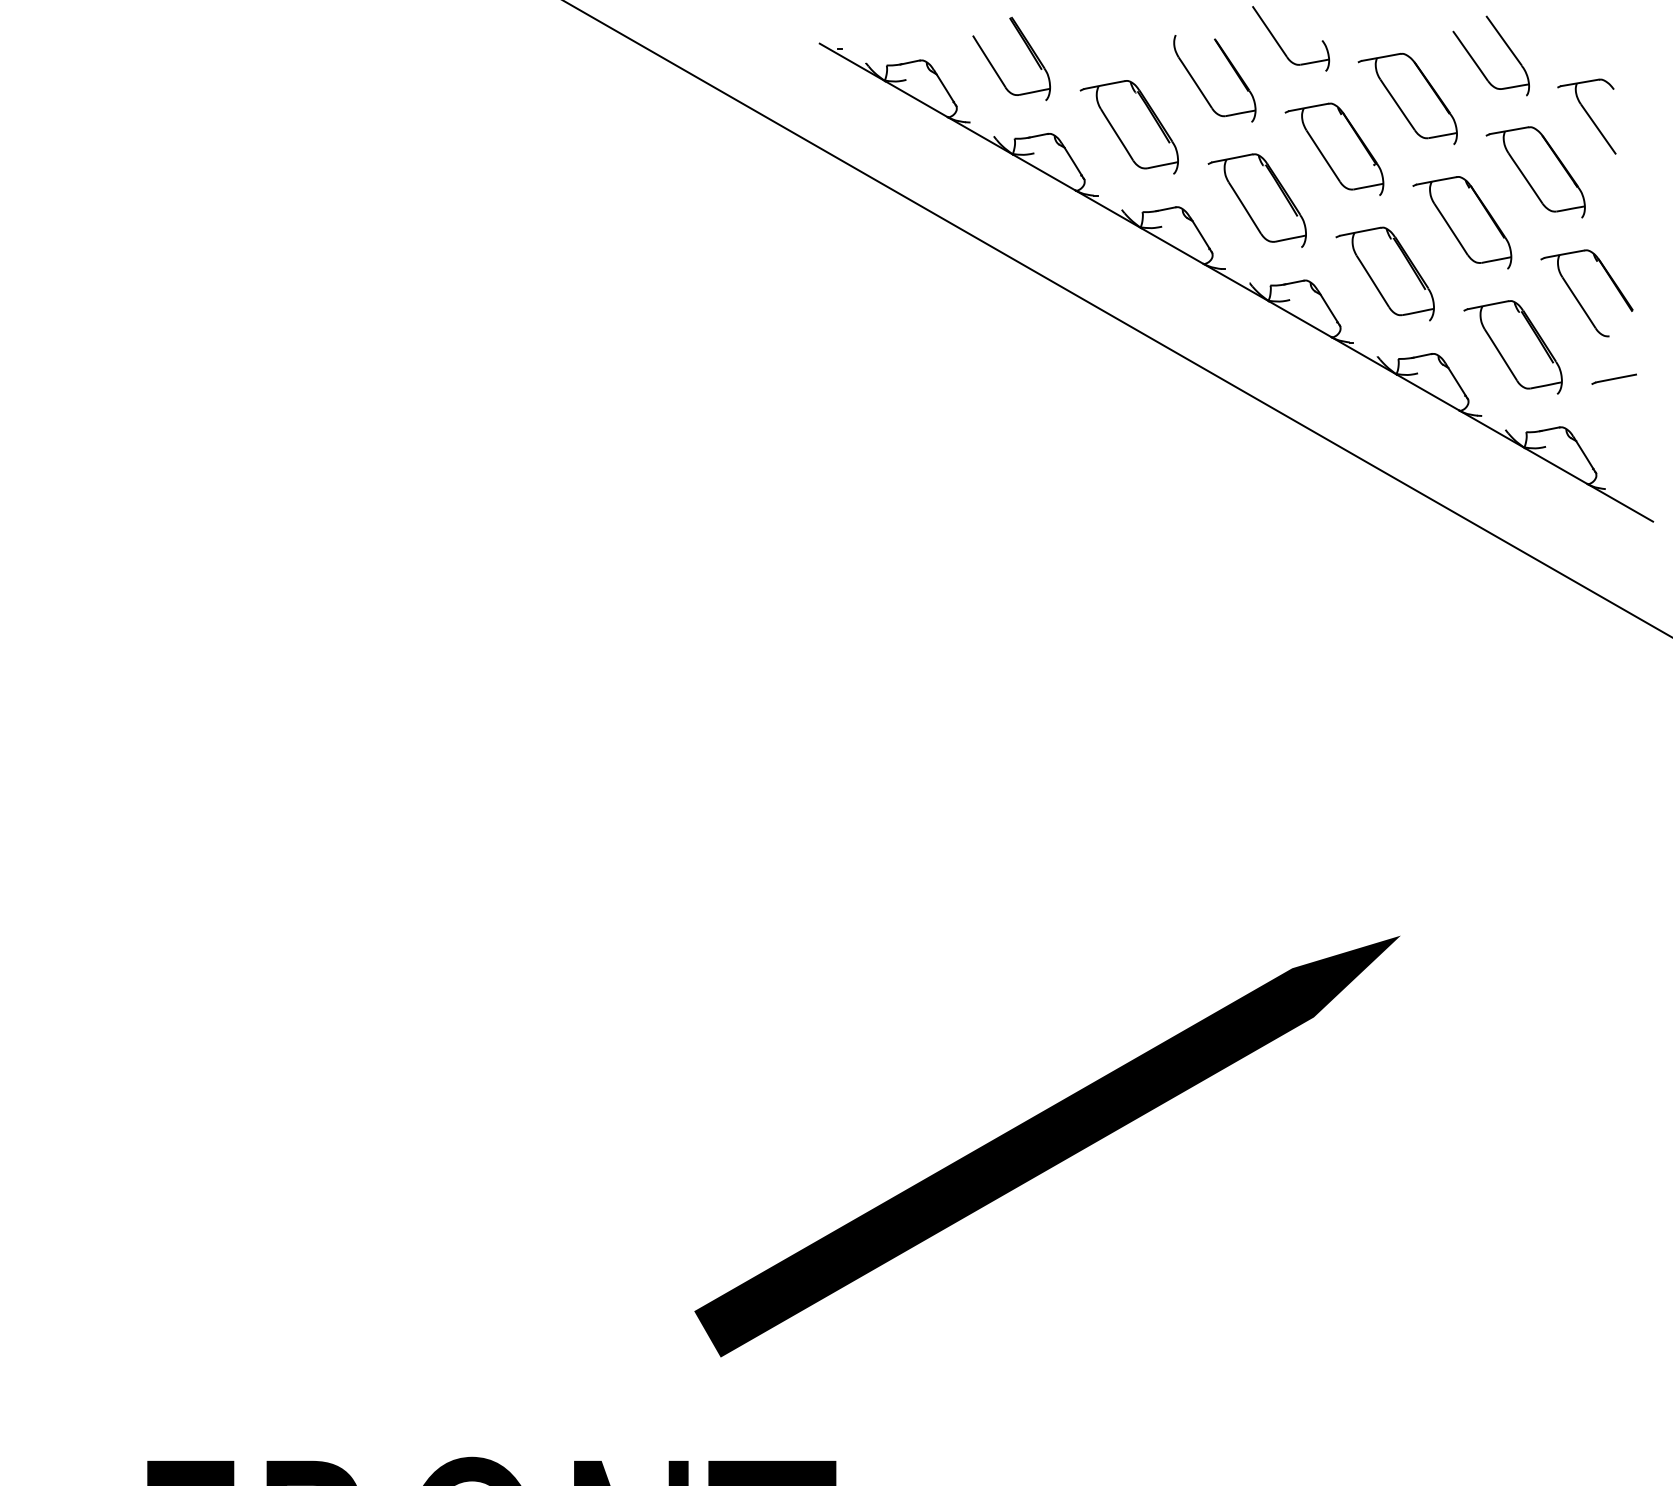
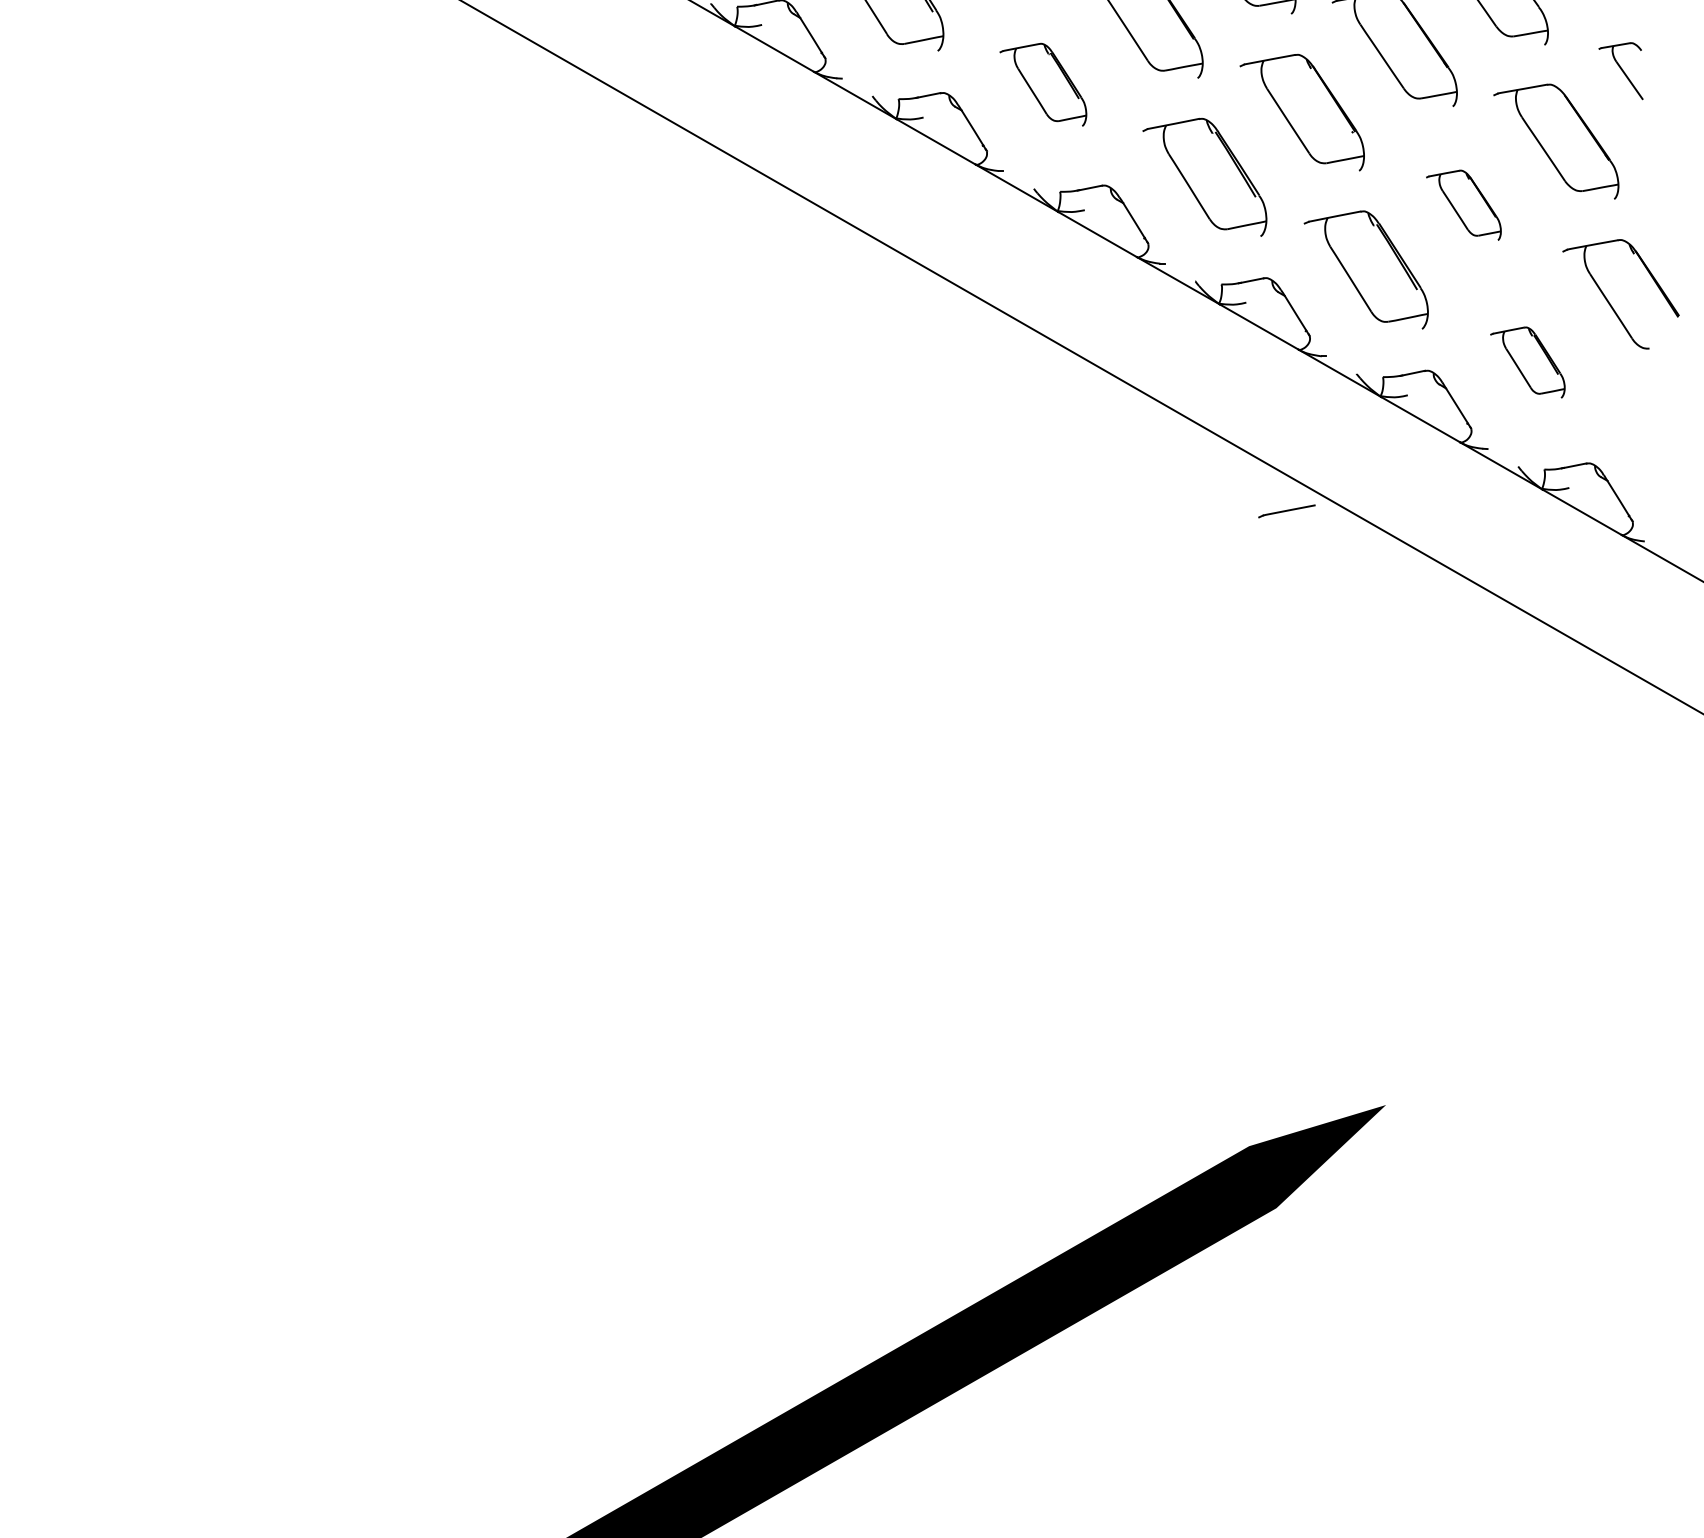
part: (1586, 116) -> (1620, 71), size x0.6
part: (1128, 127) -> (1042, 84), size x0.7
part: (1462, 222) -> (1463, 204), size x0.6
part: (1512, 347) -> (1527, 362), size x0.6
line: (1613, 378) -> (1285, 510), moved

